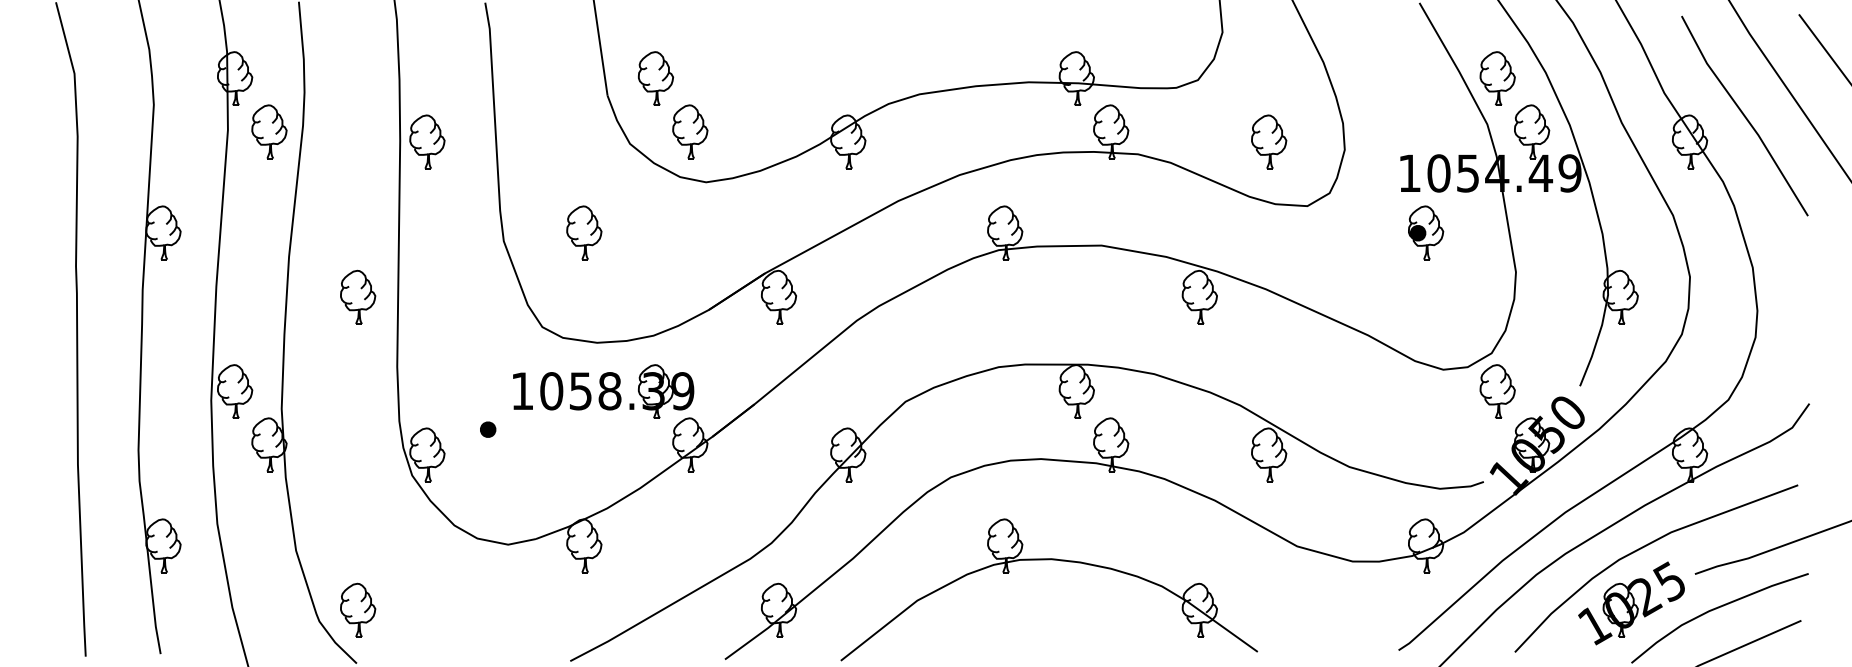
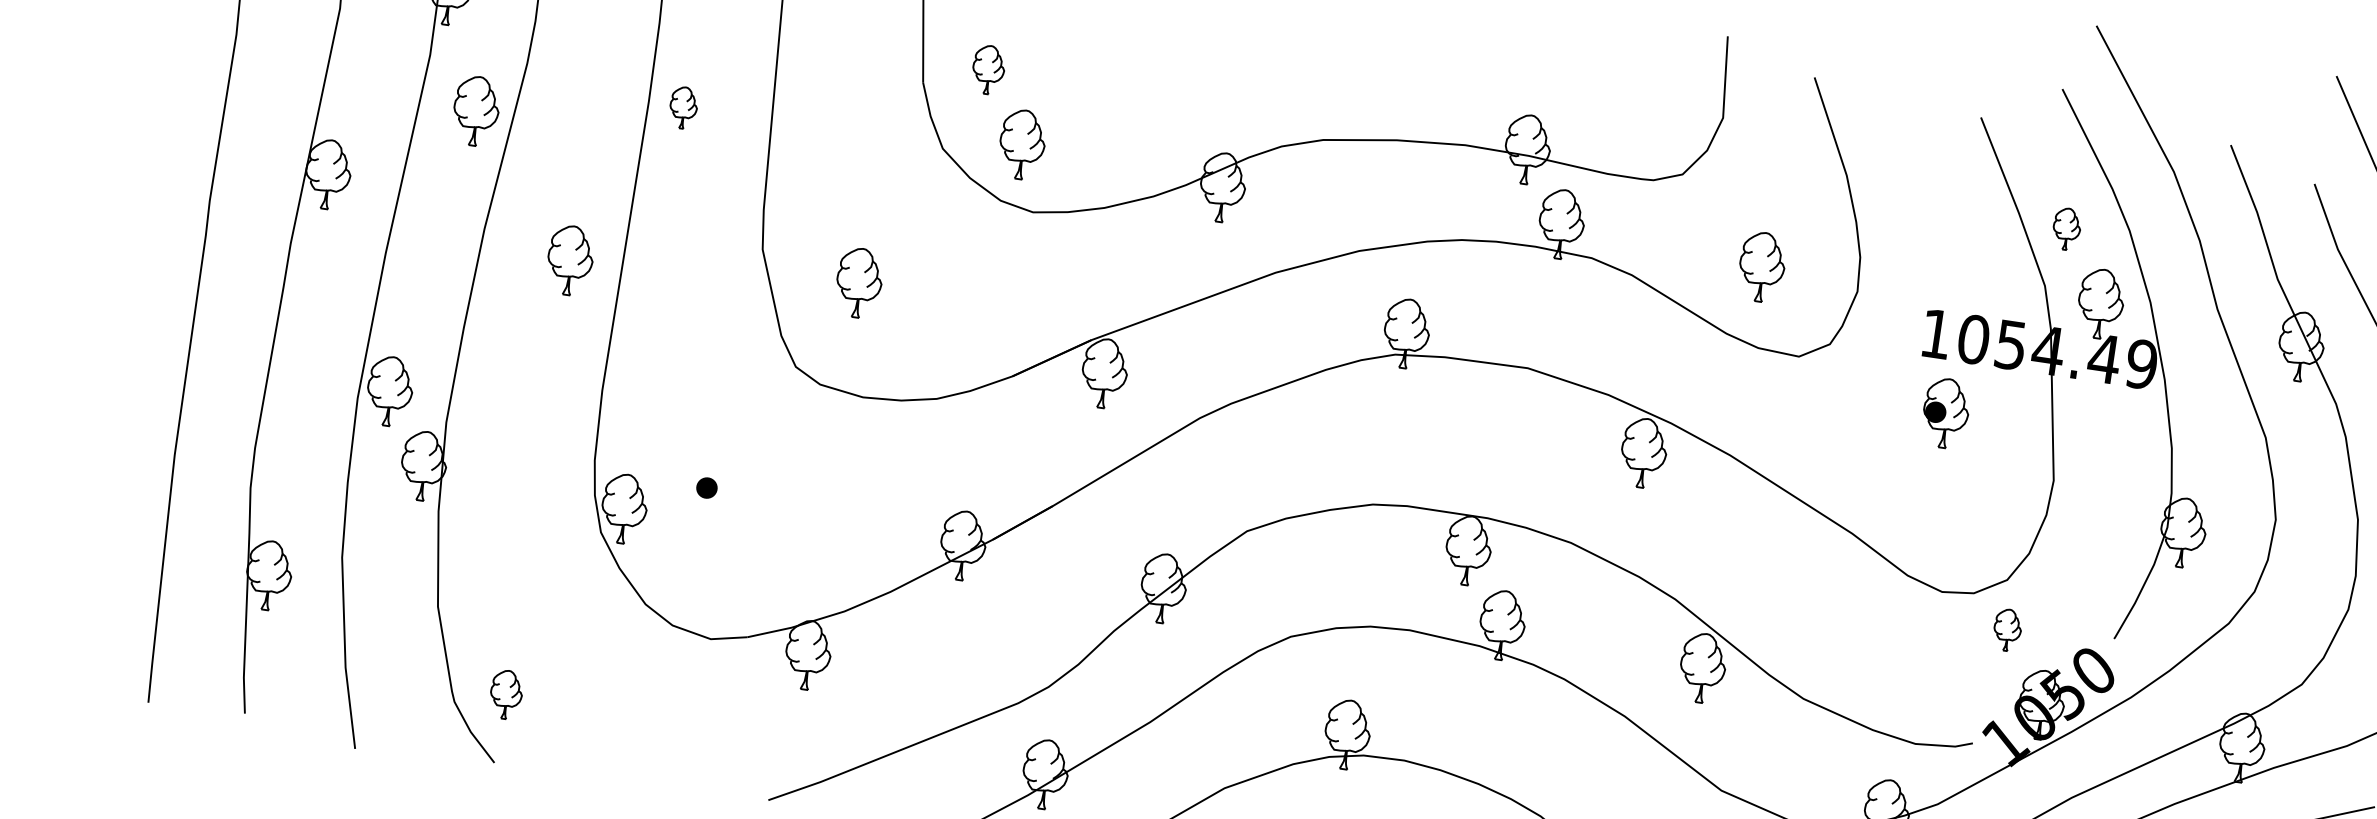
part: (656, 78) -> (989, 69), size x0.7
part: (1497, 78) -> (2066, 229), size x0.6
part: (269, 131) -> (476, 110), moved
part: (427, 141) -> (683, 107), size x0.6
part: (584, 232) -> (859, 282), moved
part: (358, 296) -> (570, 259), moved
part: (603, 391) -> (861, 460), removed
part: (1497, 391) -> (2007, 630), size x0.6
part: (358, 609) -> (506, 693), size x0.7

